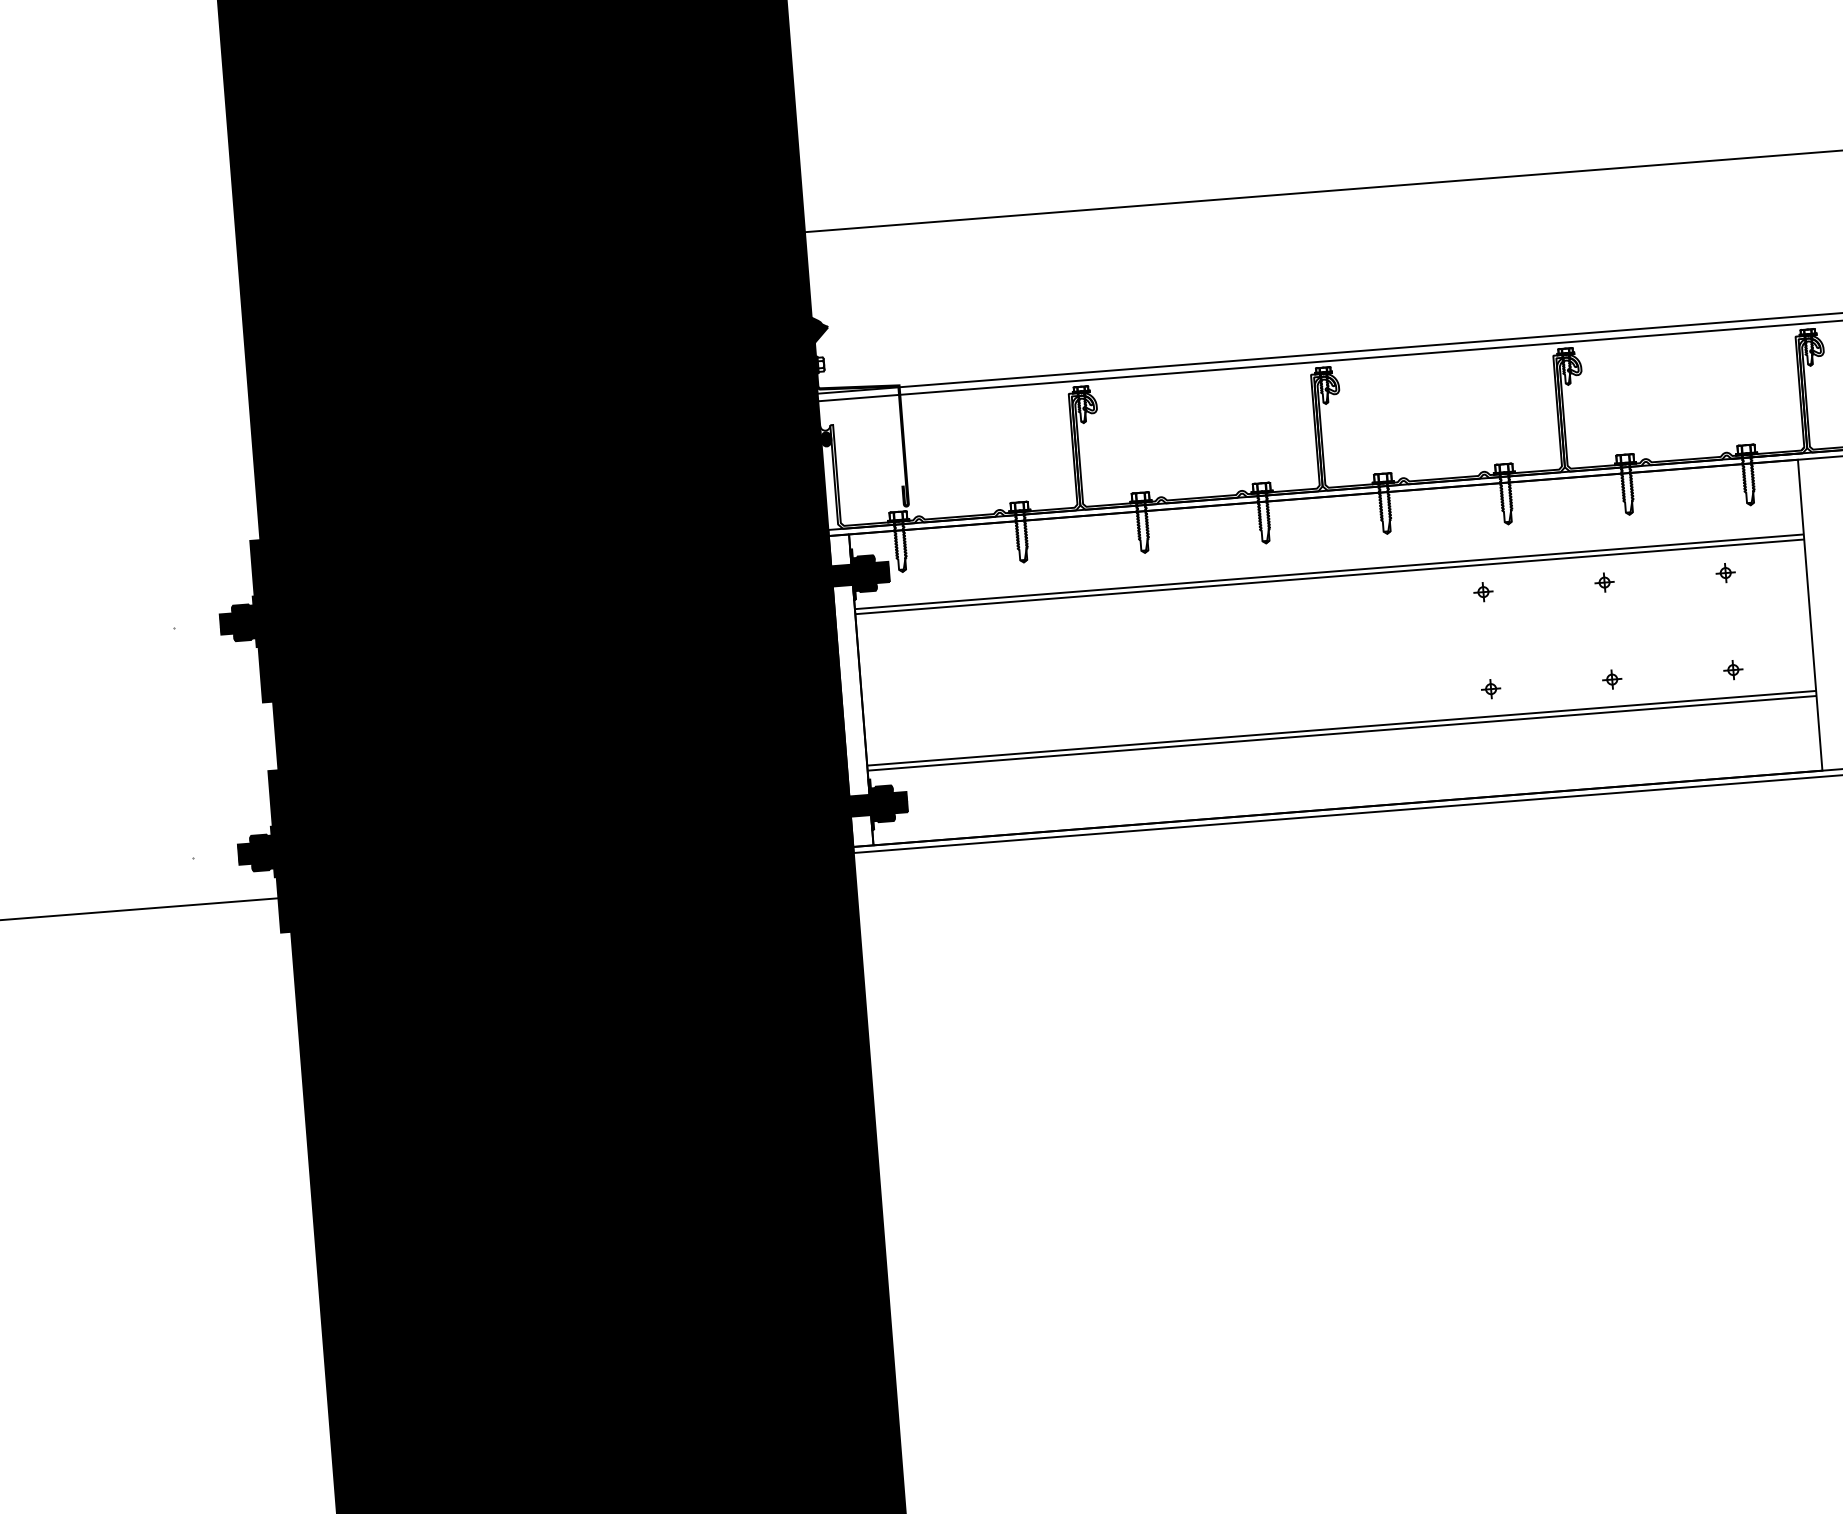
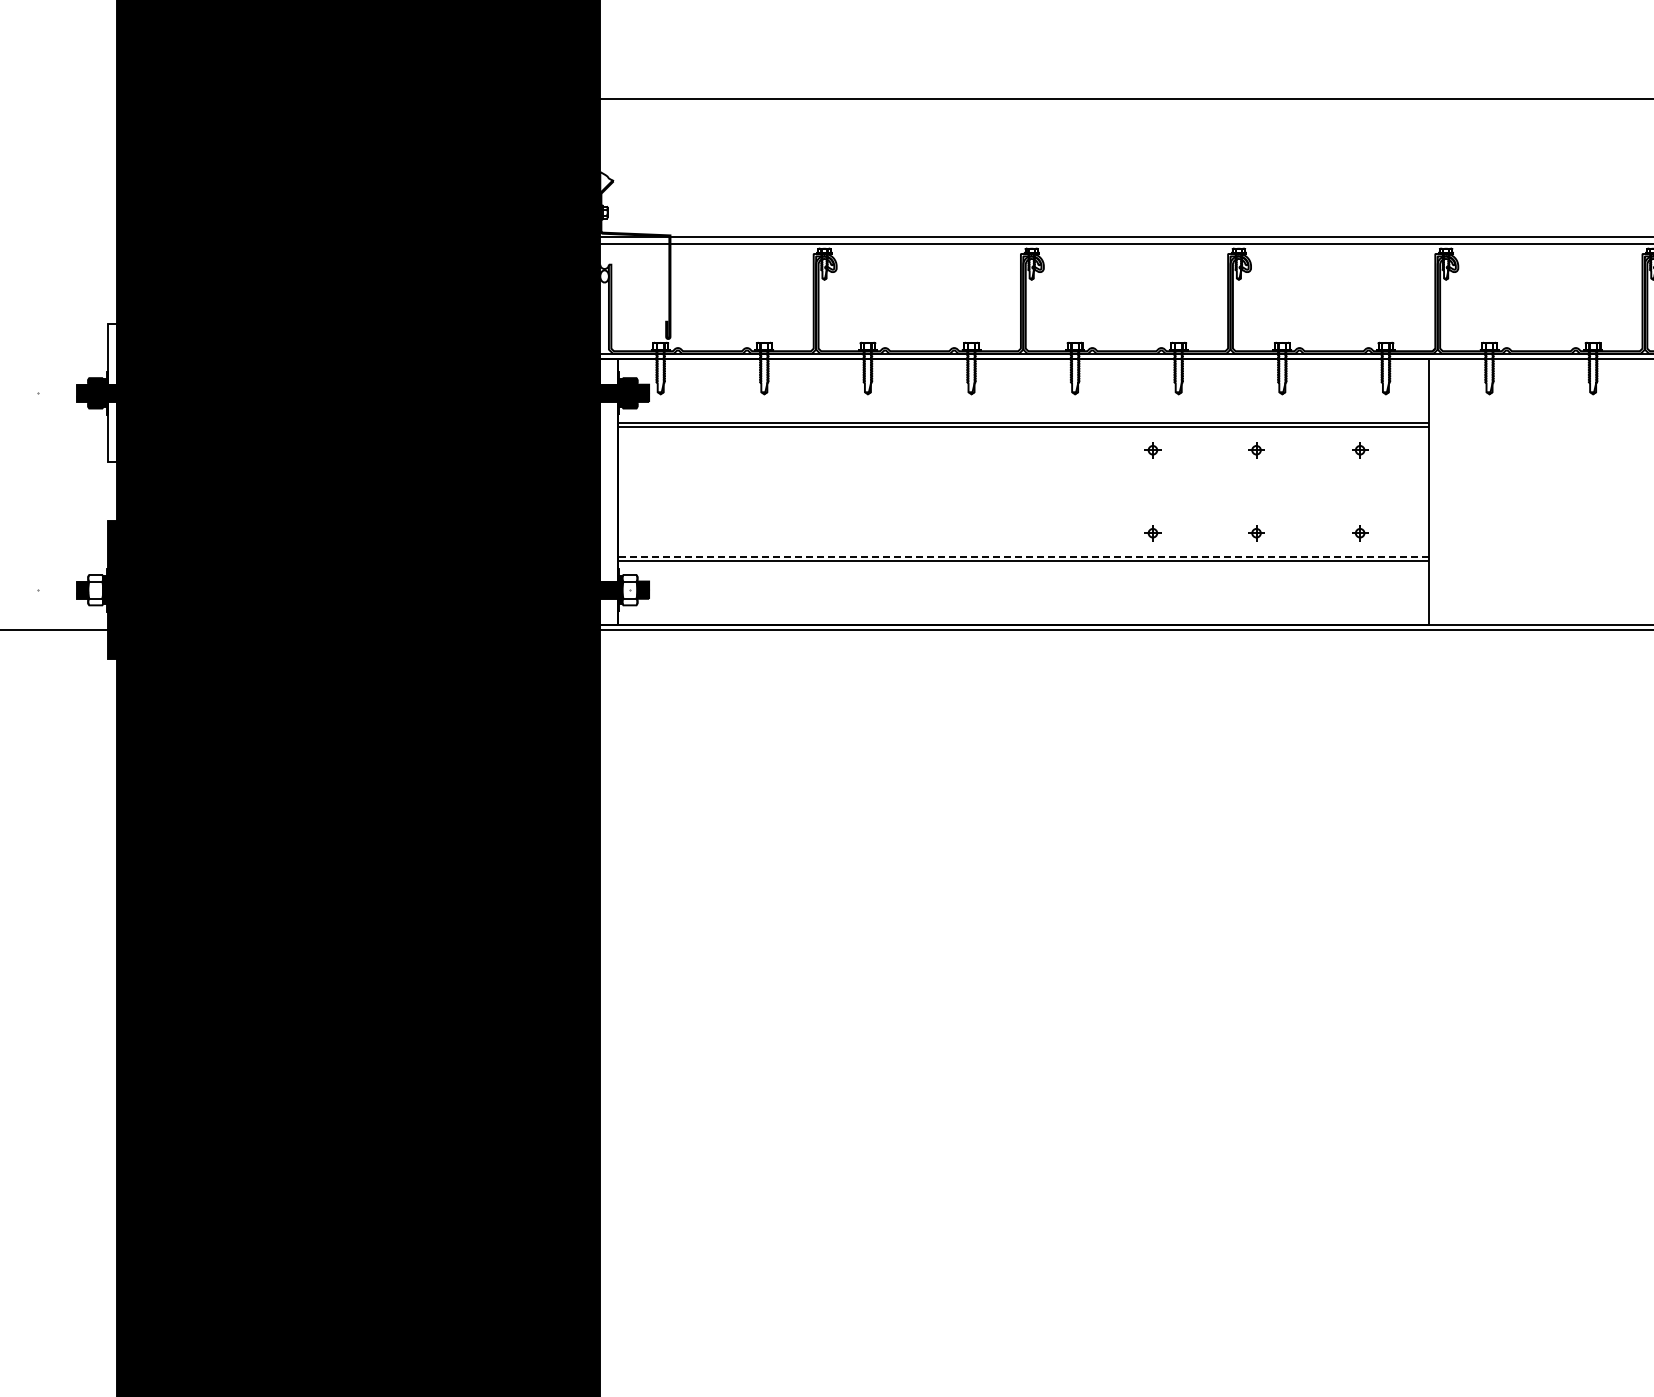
fill: (819, 330) -> (606, 183), removed
fill: (826, 439) -> (604, 276), removed
fill: (261, 621) -> (112, 393), removed
line: (1341, 728) -> (1023, 556), solid -> dashed
fill: (884, 803) -> (629, 589), removed
fill: (259, 852) -> (95, 589), removed

